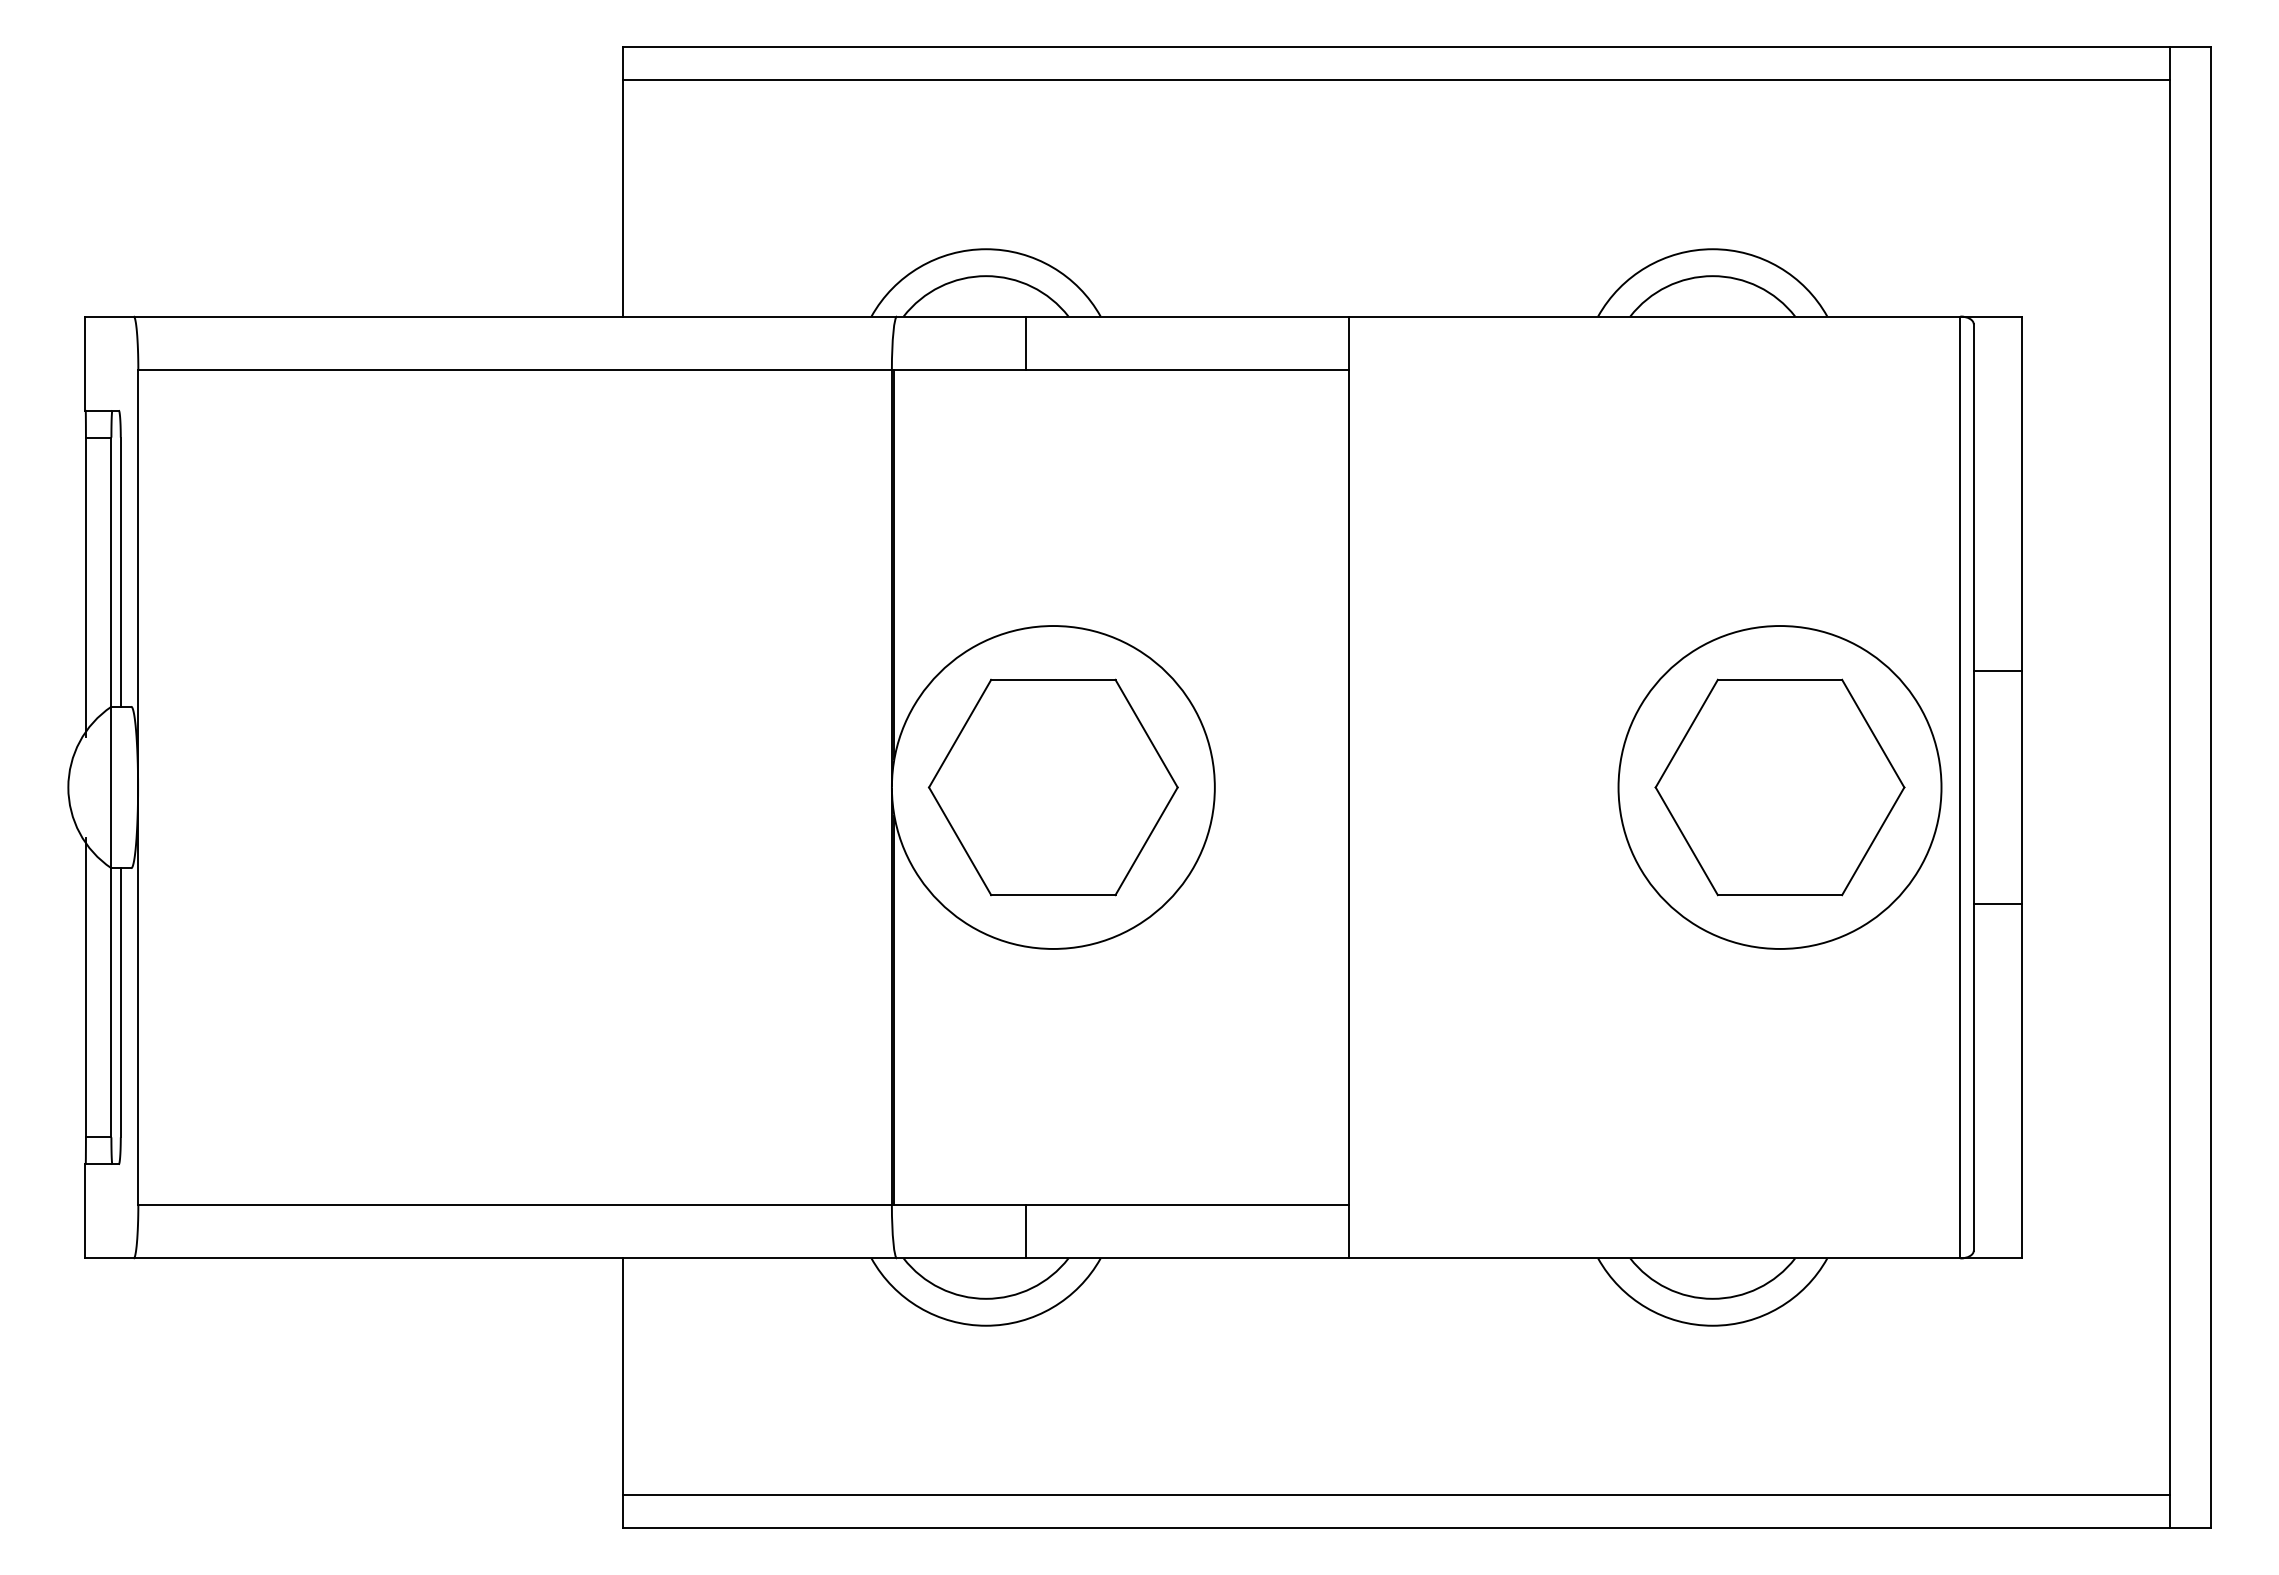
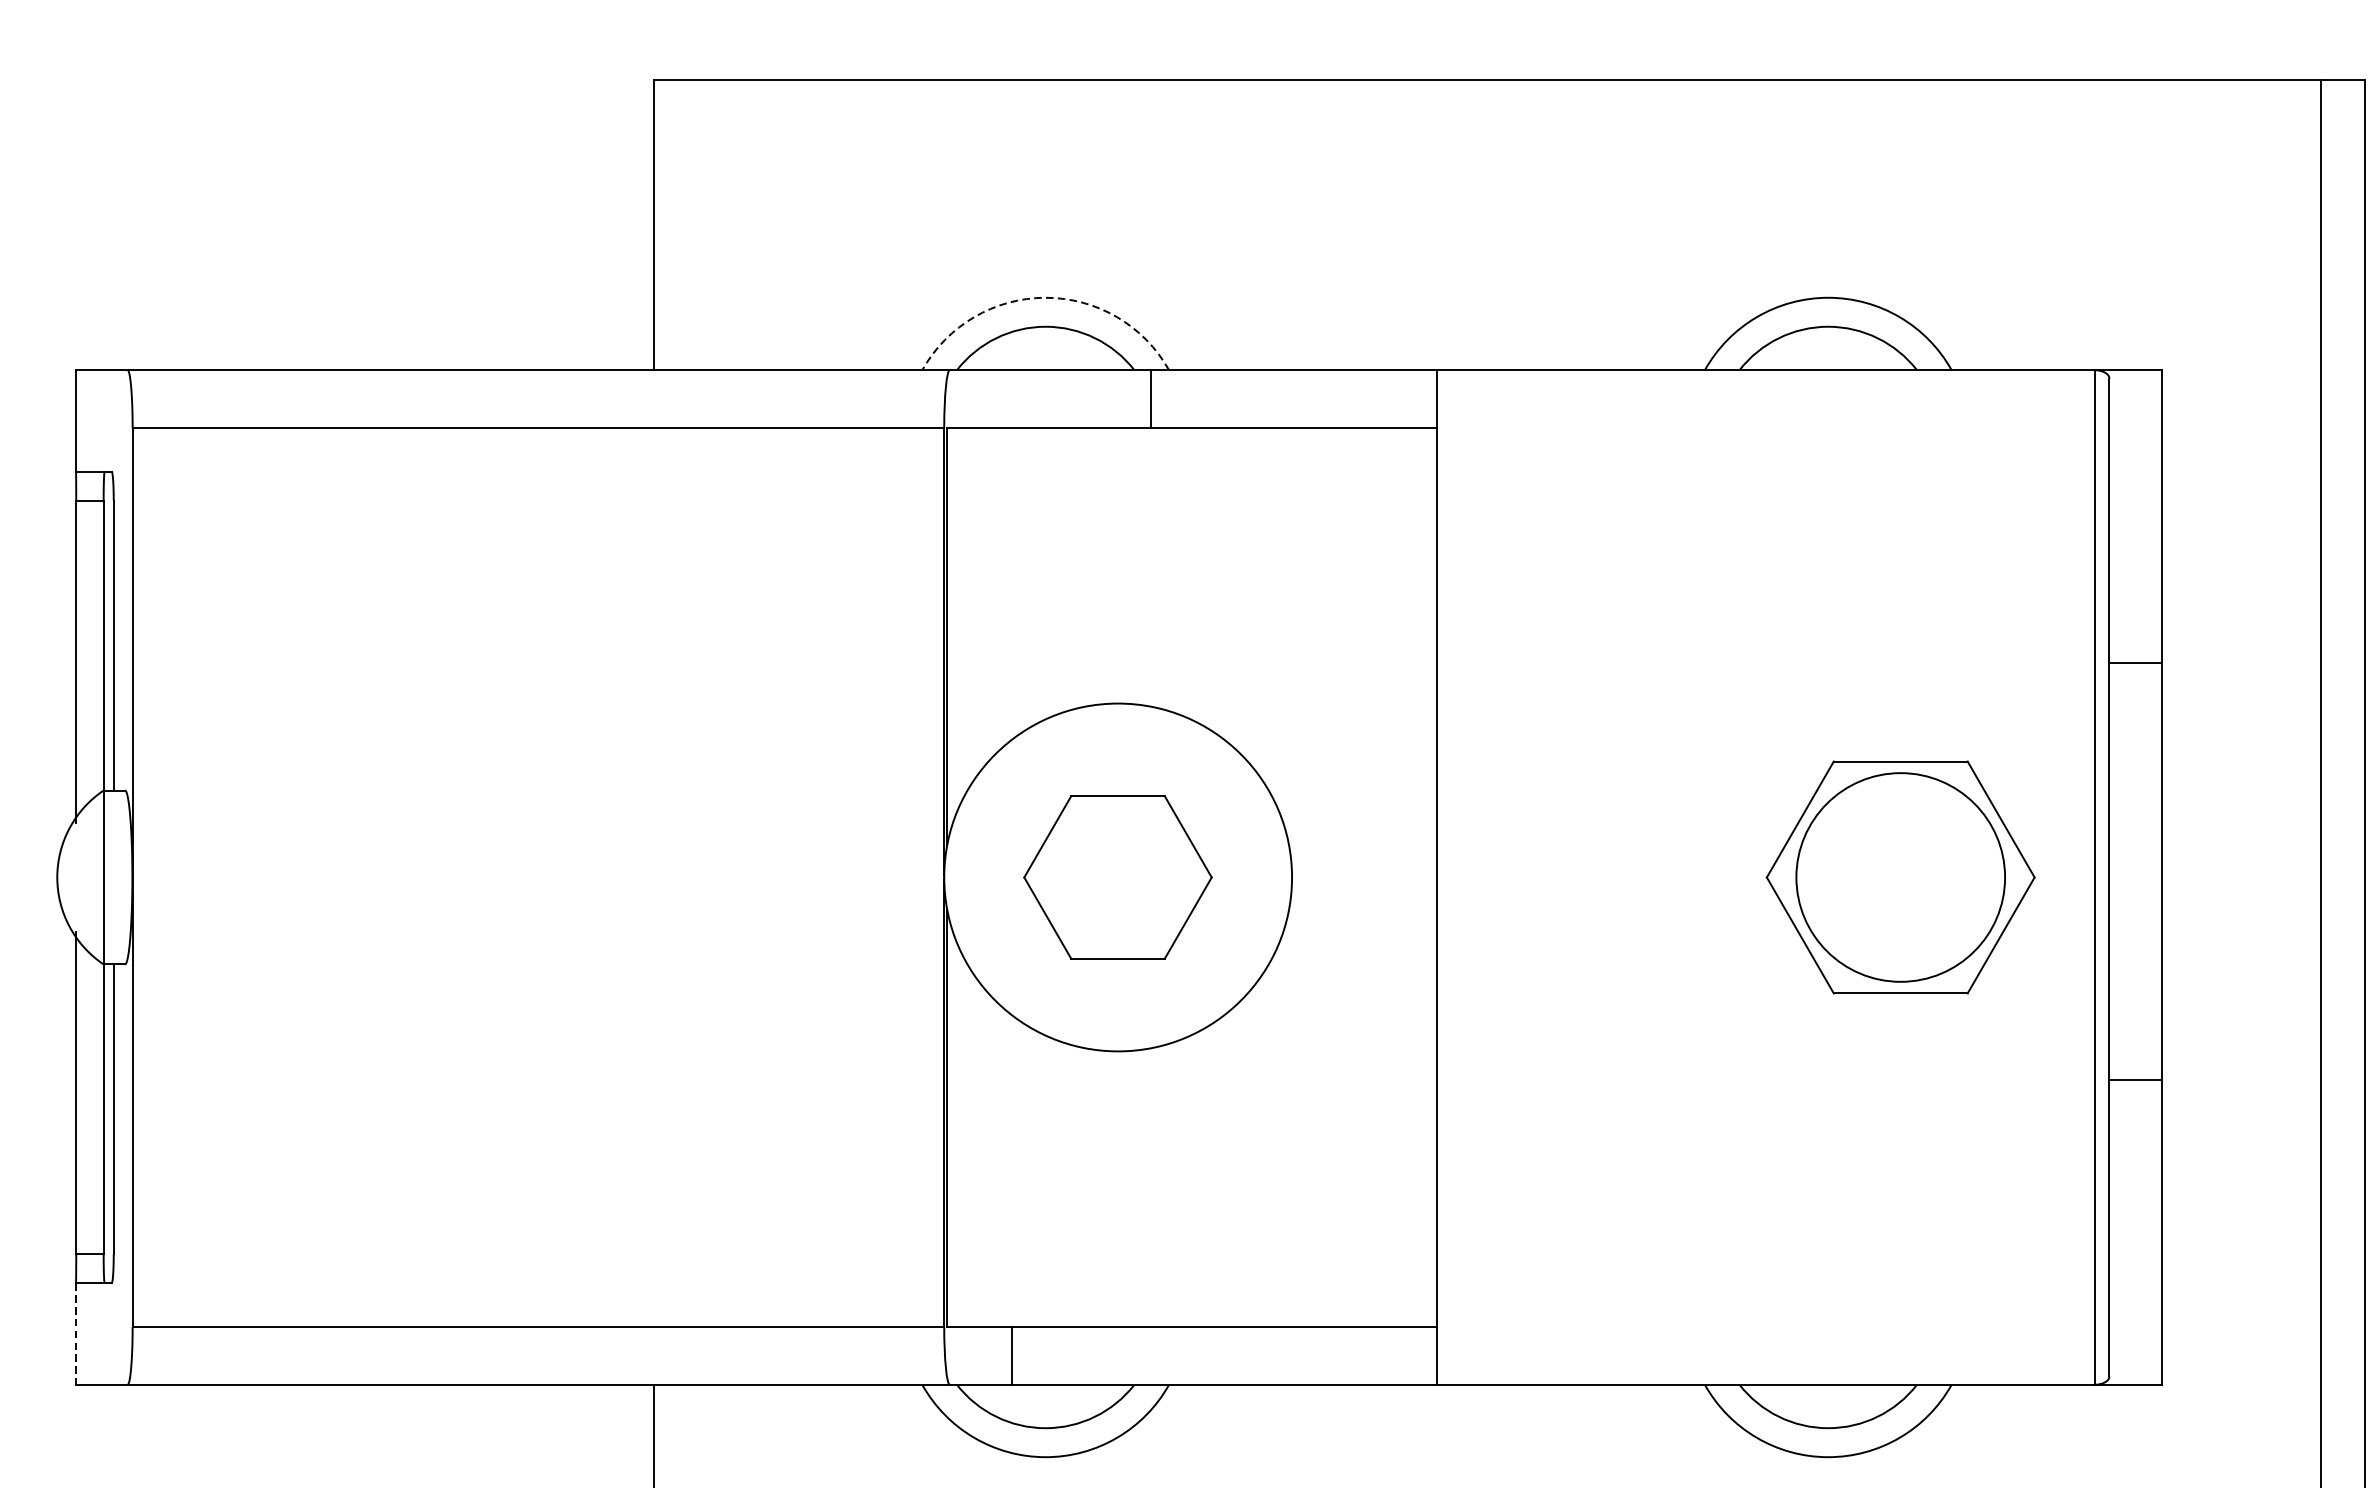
line: (1396, 79) -> (1487, 114), removed
arc: (986, 249) -> (1046, 298), solid -> dashed
line: (1026, 343) -> (1150, 399), moved
line: (1997, 671) -> (2134, 663), moved
part: (1052, 787) -> (1117, 877), size x0.7
circle: (1779, 787) -> (1900, 877), size x0.6
line: (1997, 903) -> (2134, 1079), moved
line: (85, 1211) -> (75, 1334), solid -> dashed
line: (1026, 1231) -> (1011, 1355), moved

